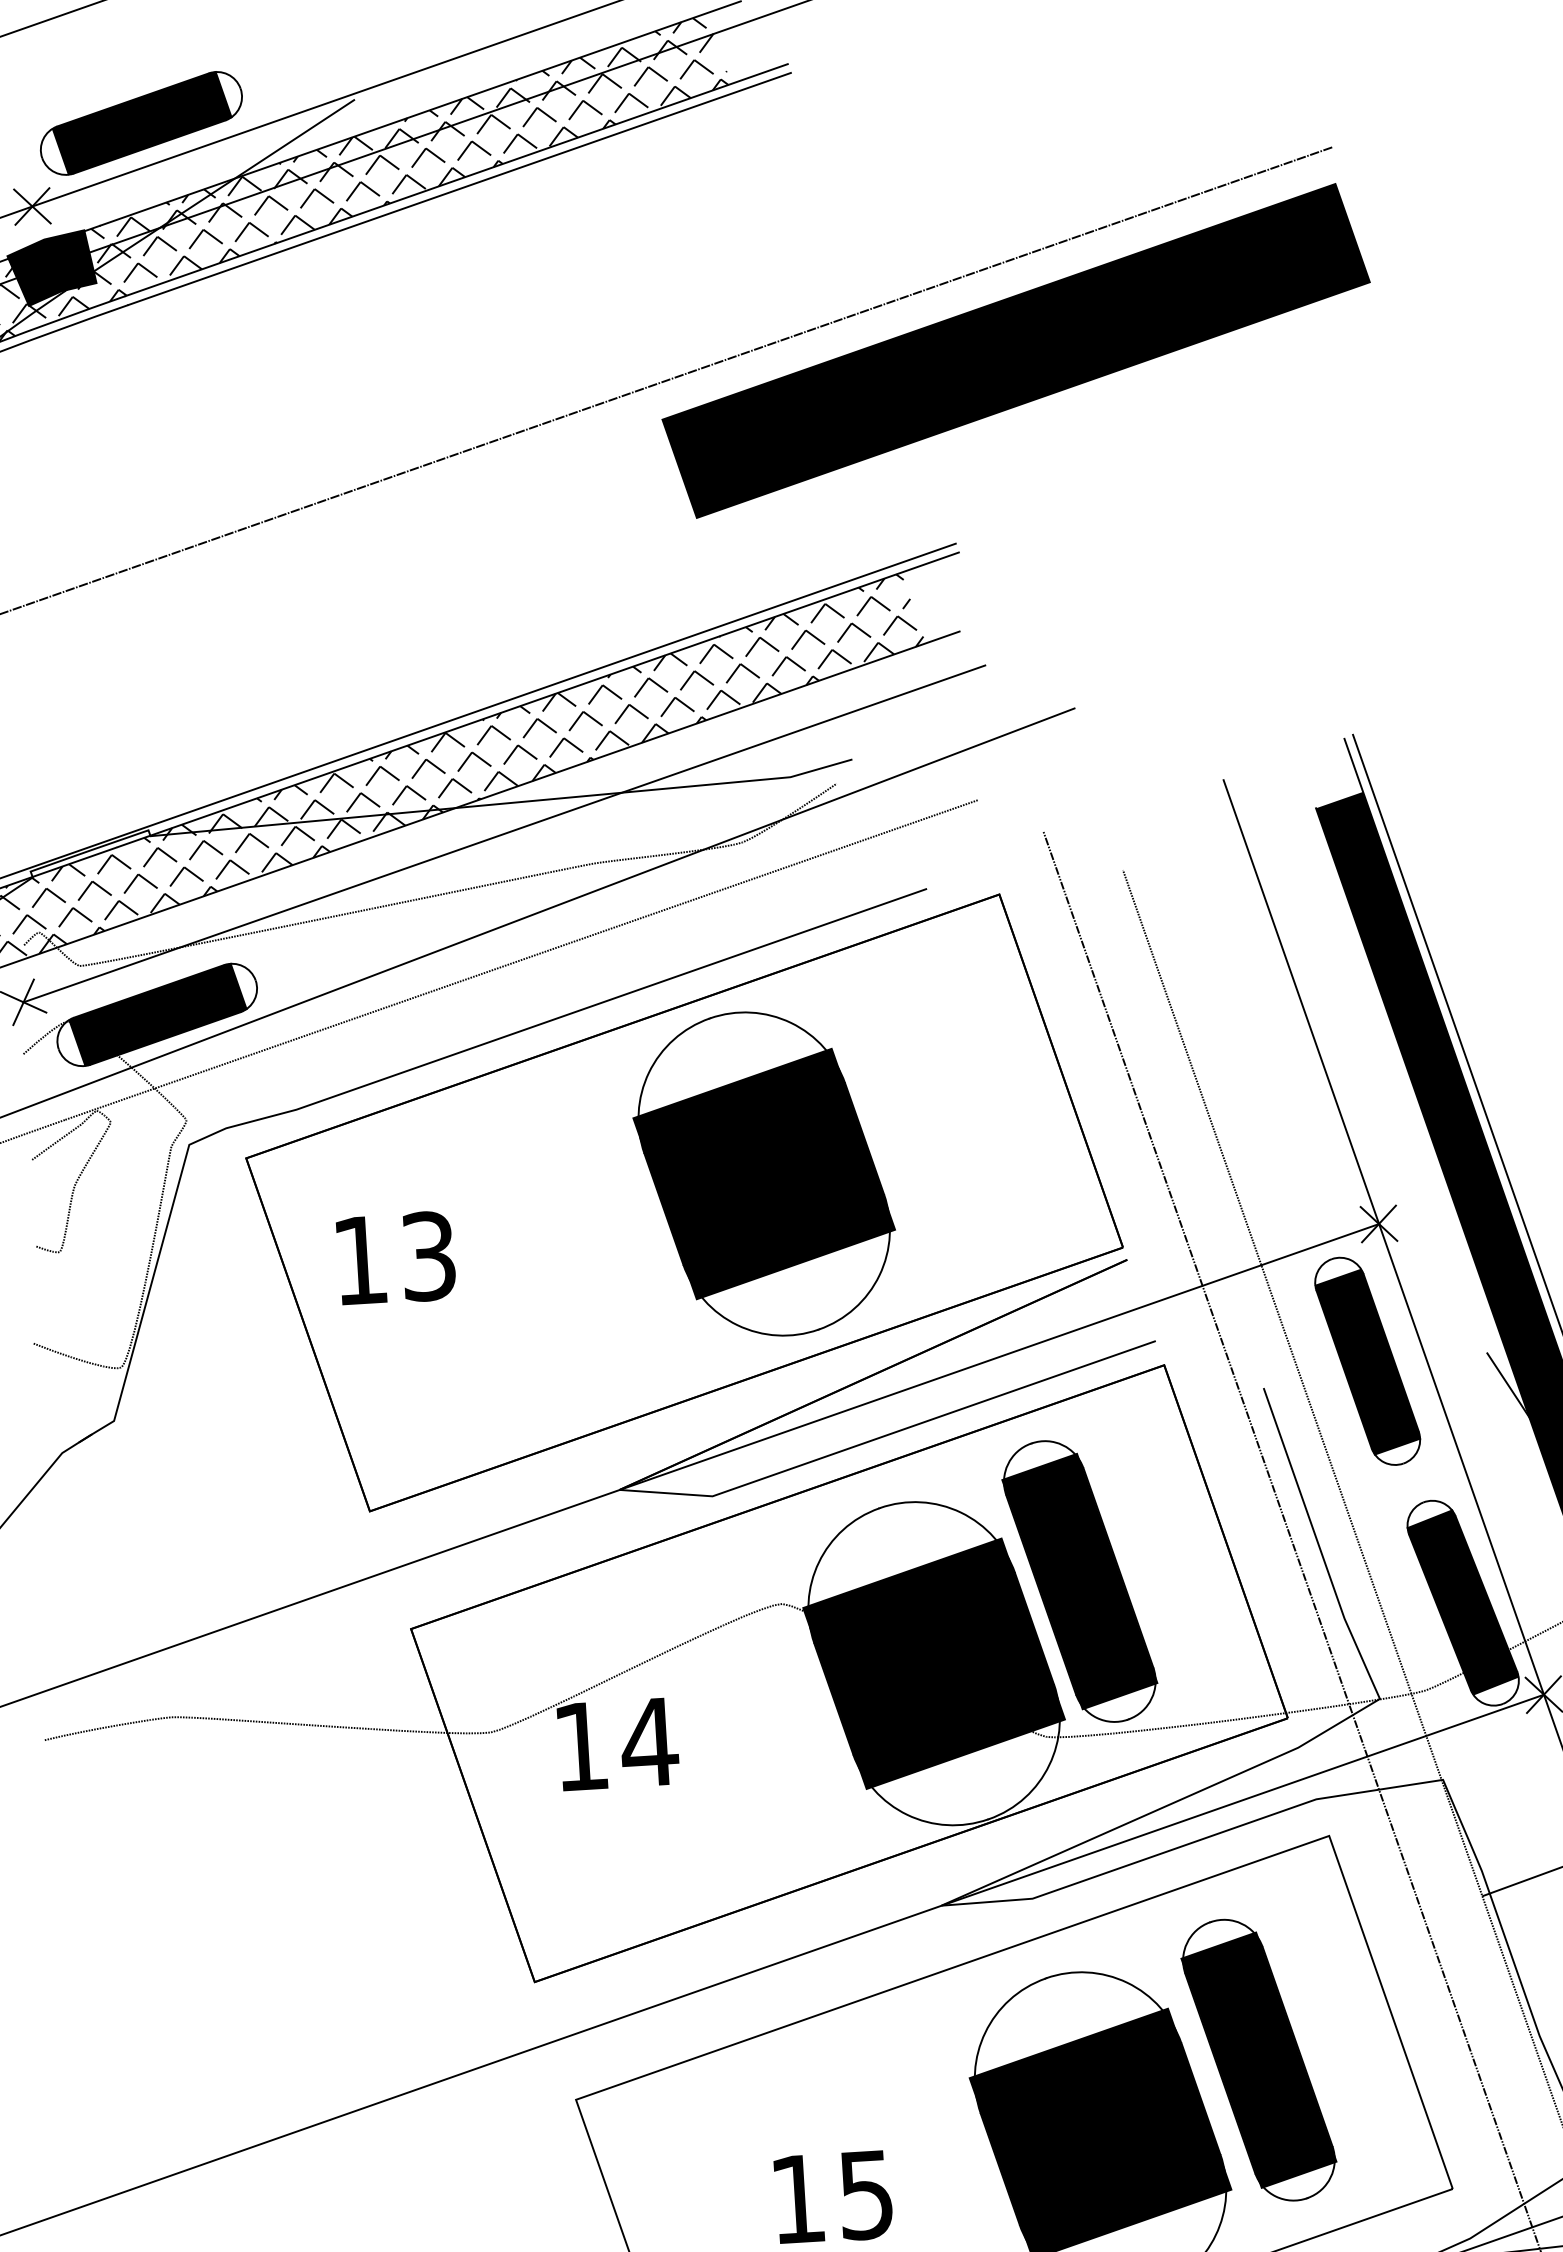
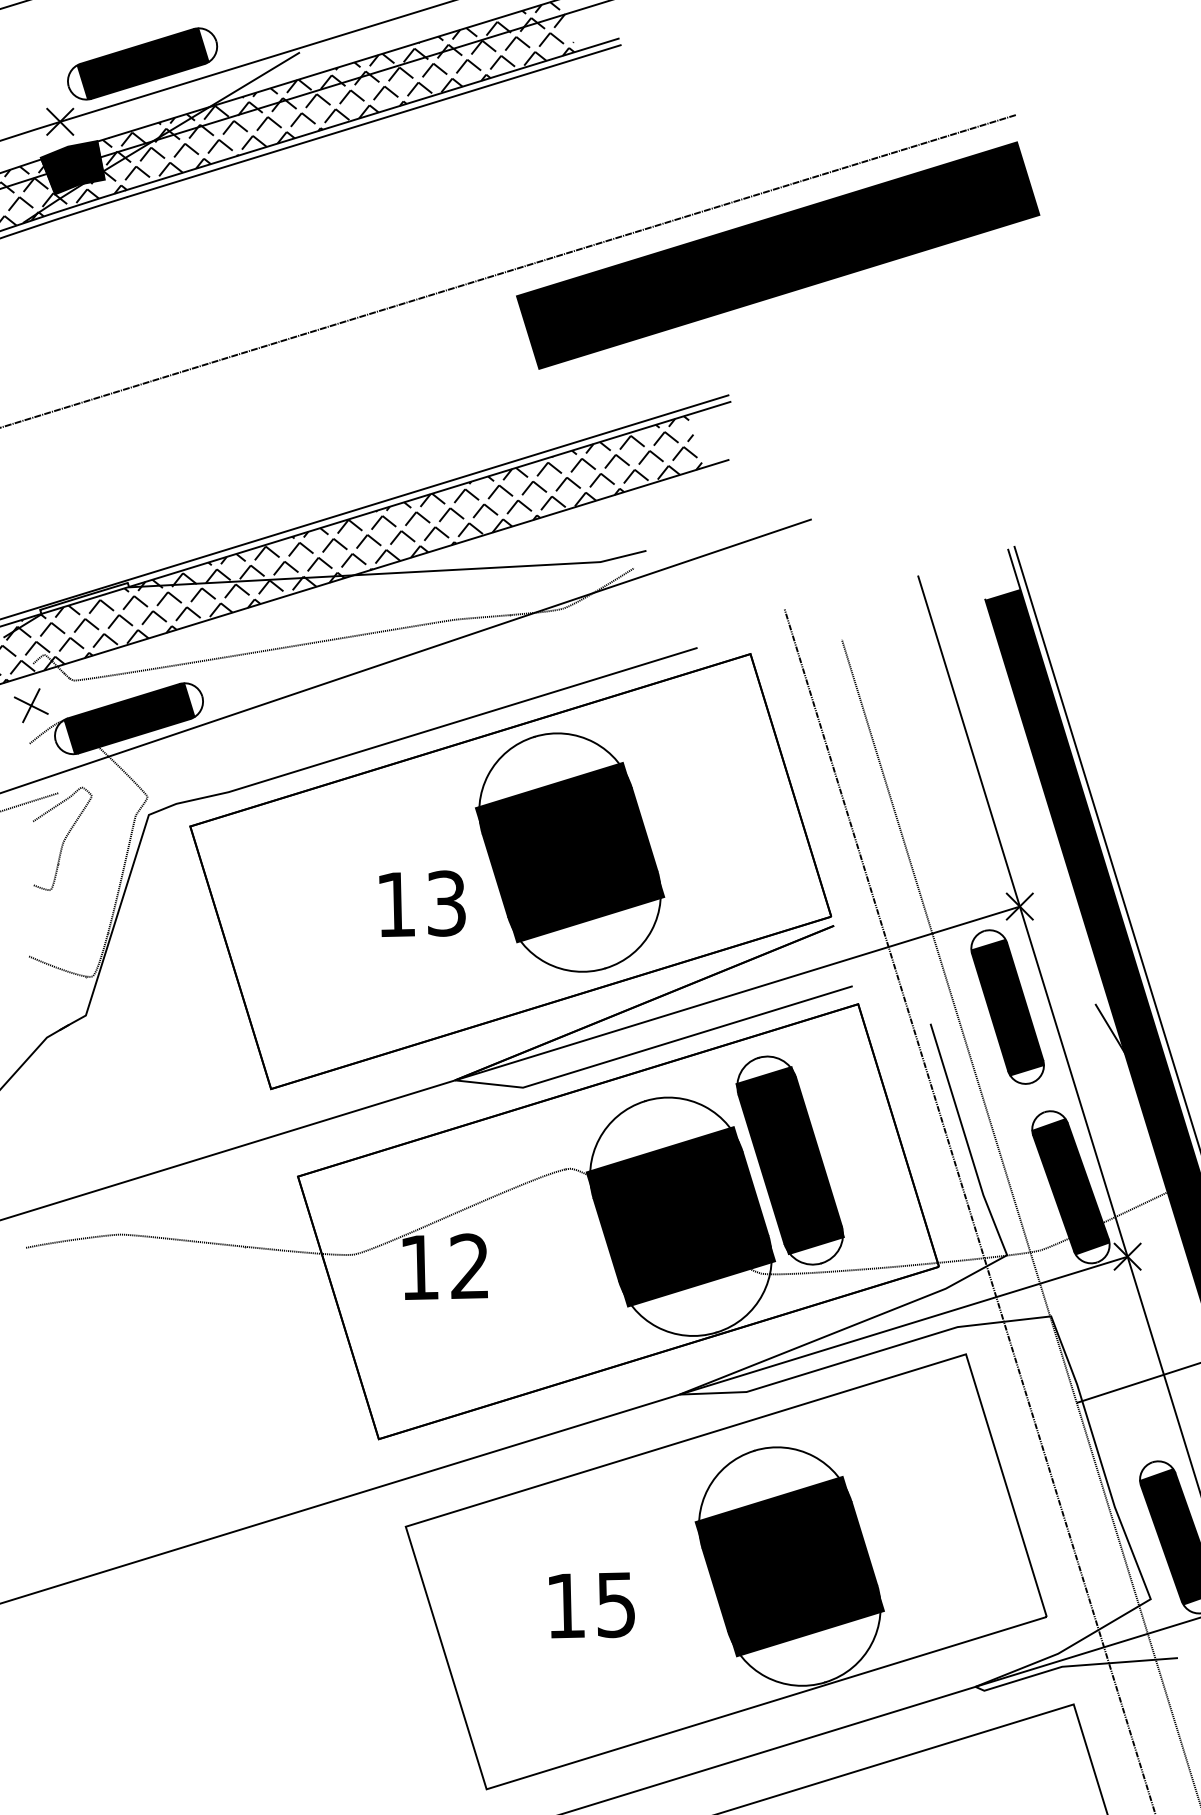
line: (503, 833) -> (388, 595), removed
line: (520, 959) -> (397, 688), removed
text: (396, 1257) -> (422, 903), moved
text: (650, 1740) -> (470, 1265), 14 -> 12
part: (1258, 2059) -> (907, 1516), removed

